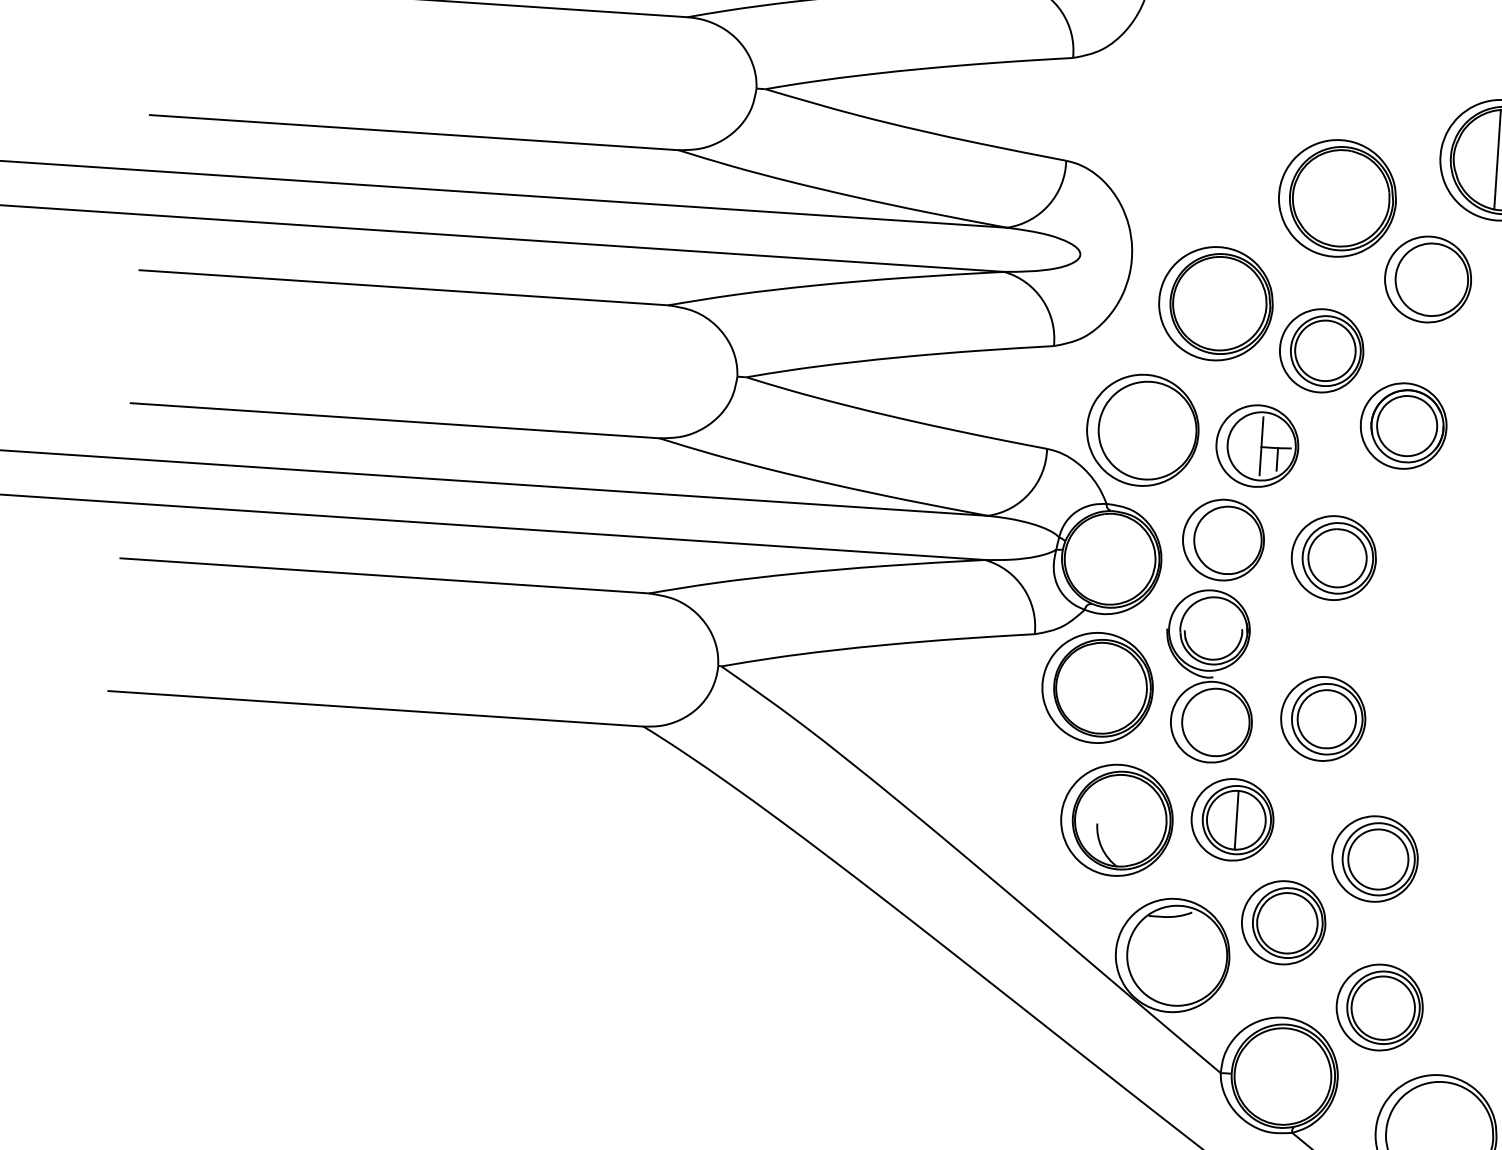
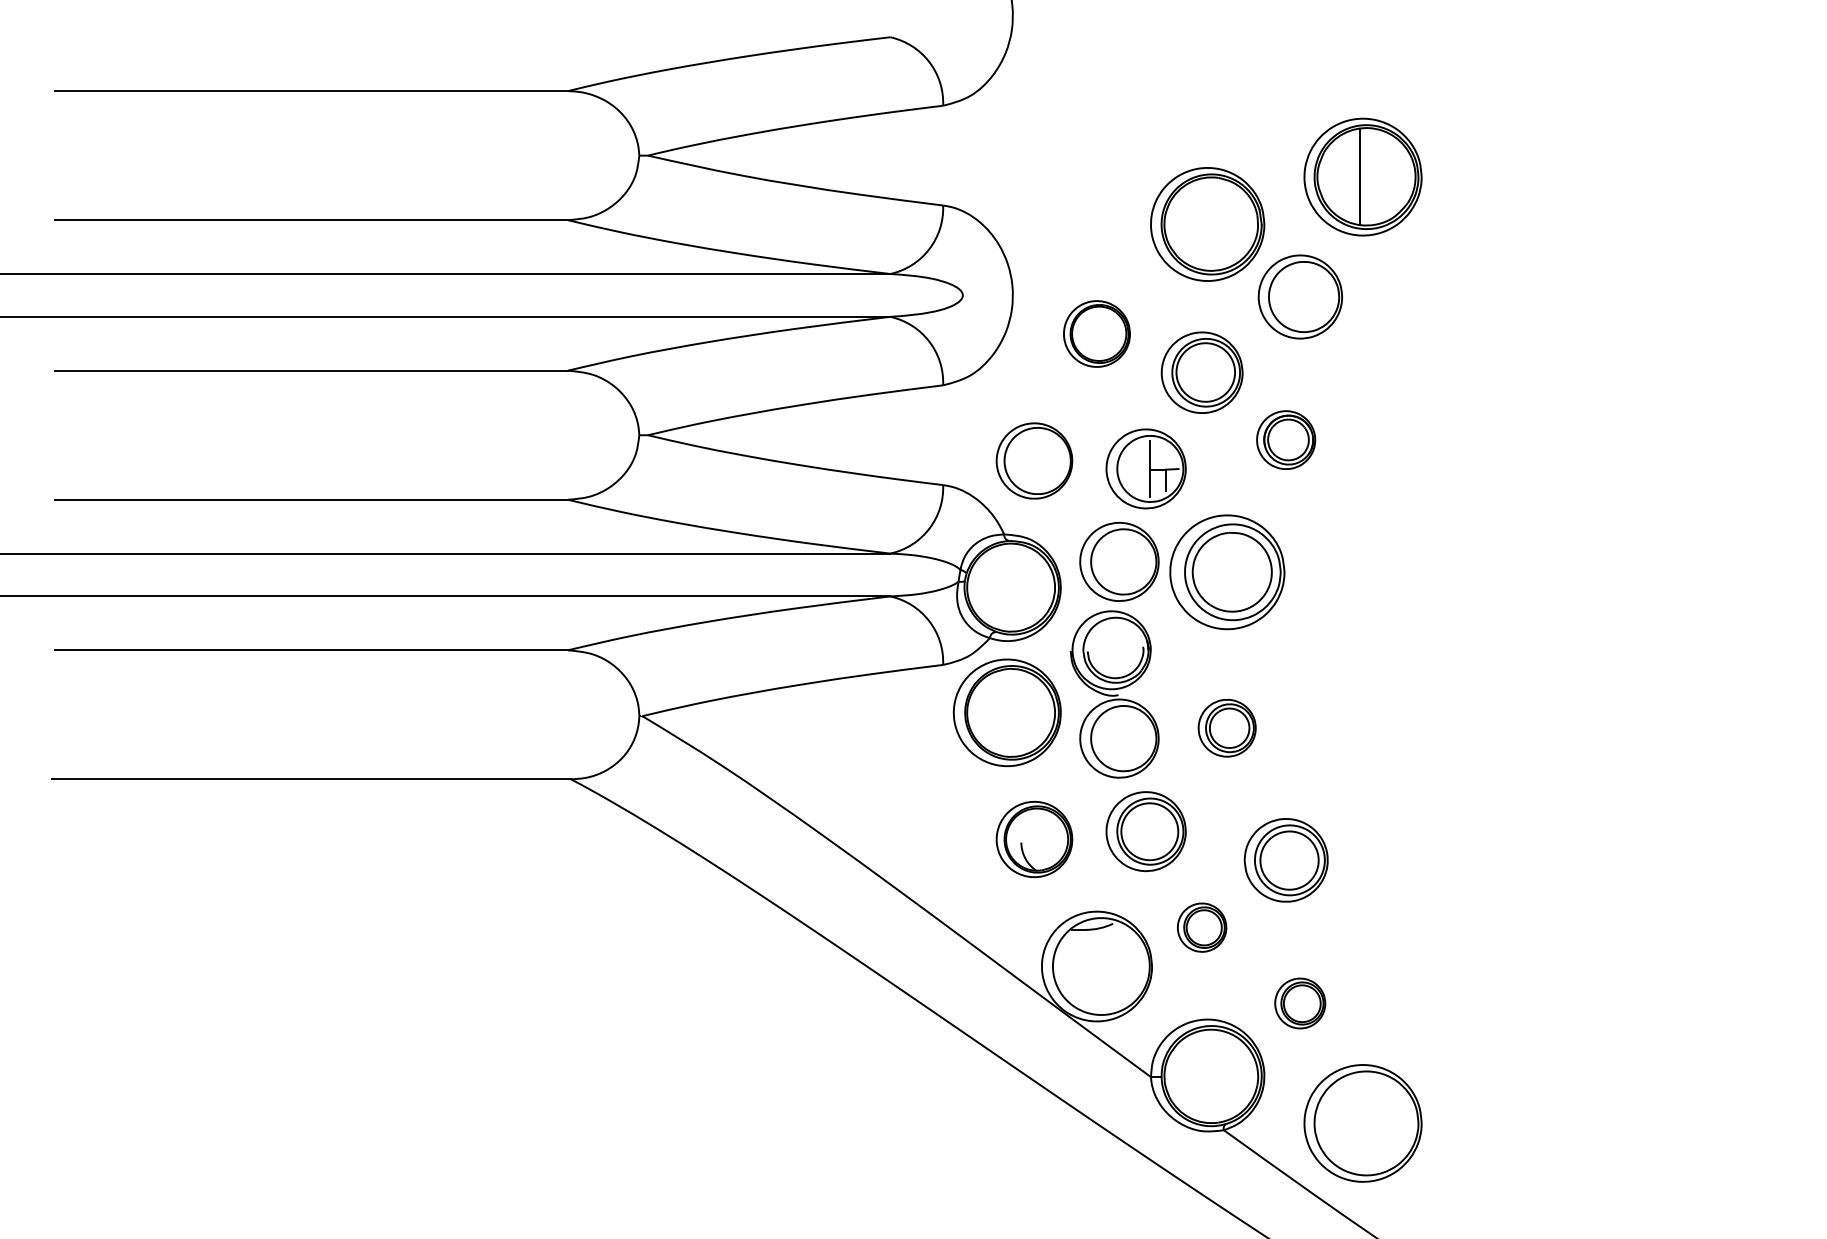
part: (1215, 303) -> (1096, 333), size x0.6
part: (1402, 425) -> (1285, 439), size x0.7
part: (1142, 429) -> (1034, 460), size x0.7
part: (1333, 557) -> (1226, 571), size x1.4
part: (1322, 718) -> (1226, 727), size x0.7
part: (1116, 820) -> (1034, 839), size x0.7
line: (1237, 820) -> (1150, 831), removed
part: (1283, 922) -> (1201, 927), size x0.6
part: (1378, 1007) -> (1299, 1003), size x0.6

